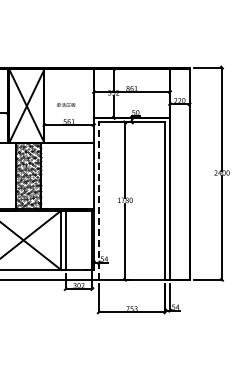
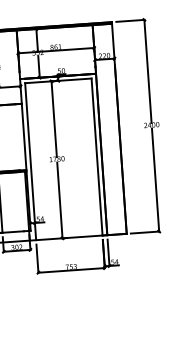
line: (98, 201) -> (30, 162), dashed -> solid

